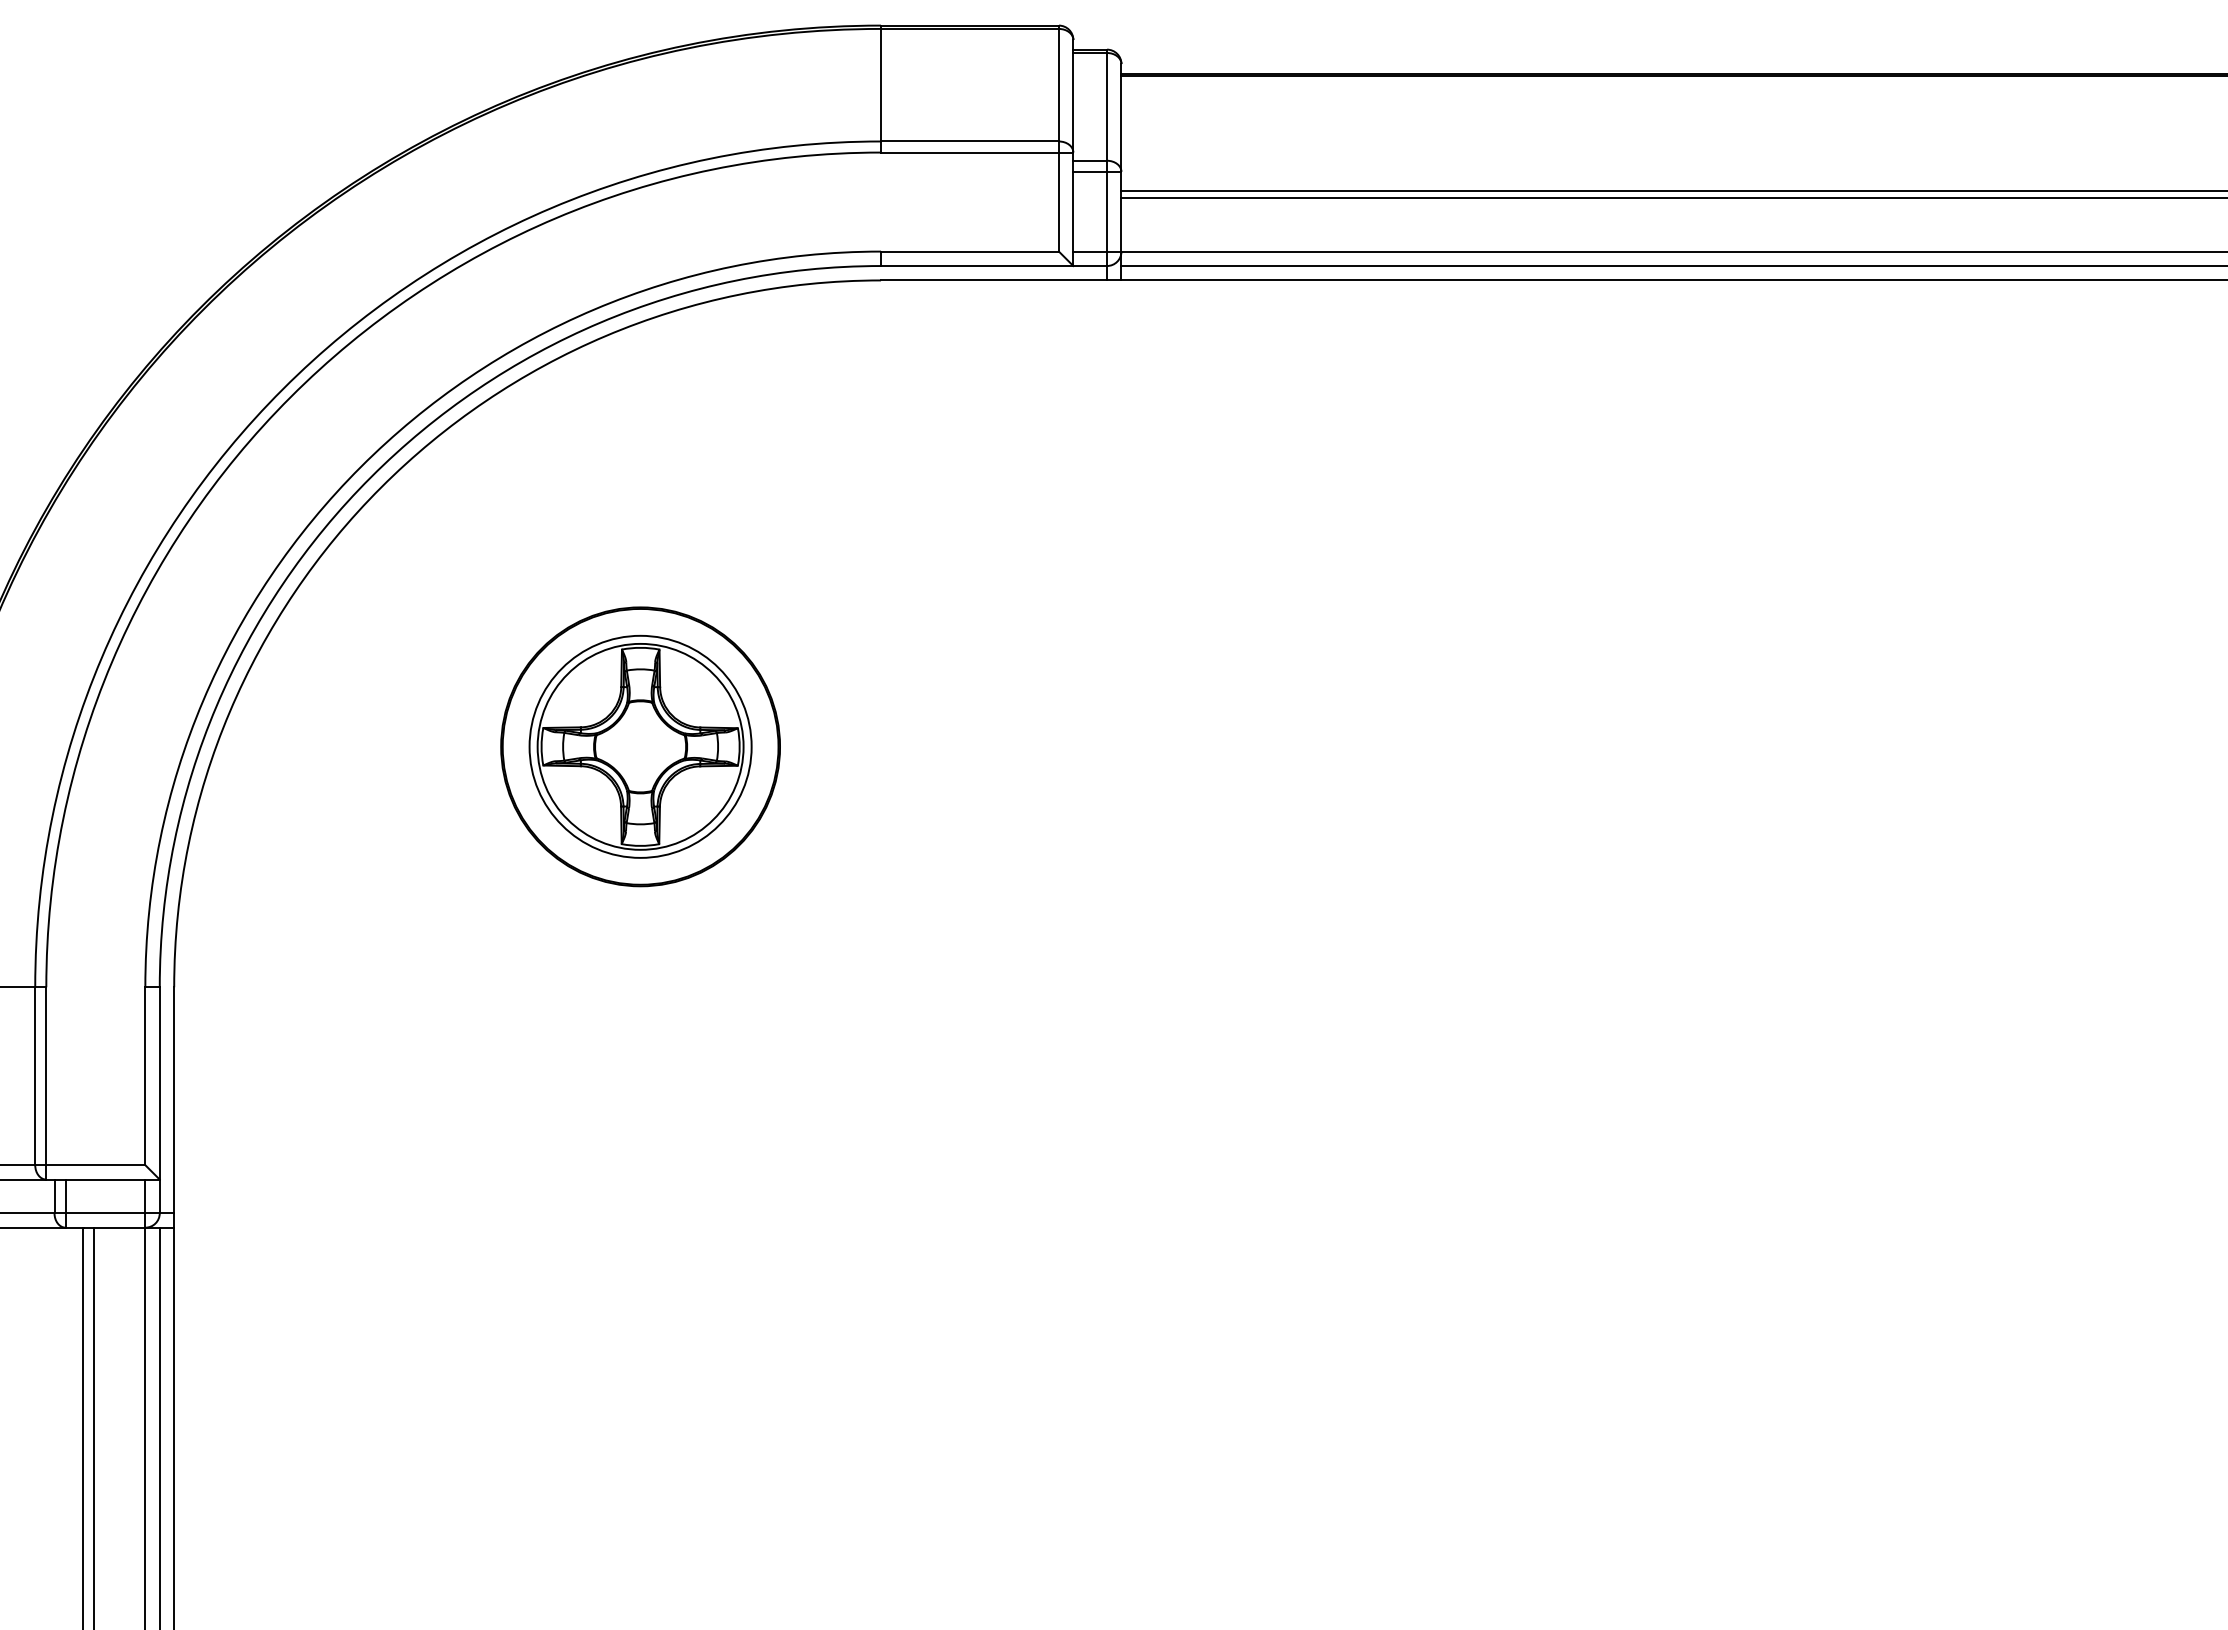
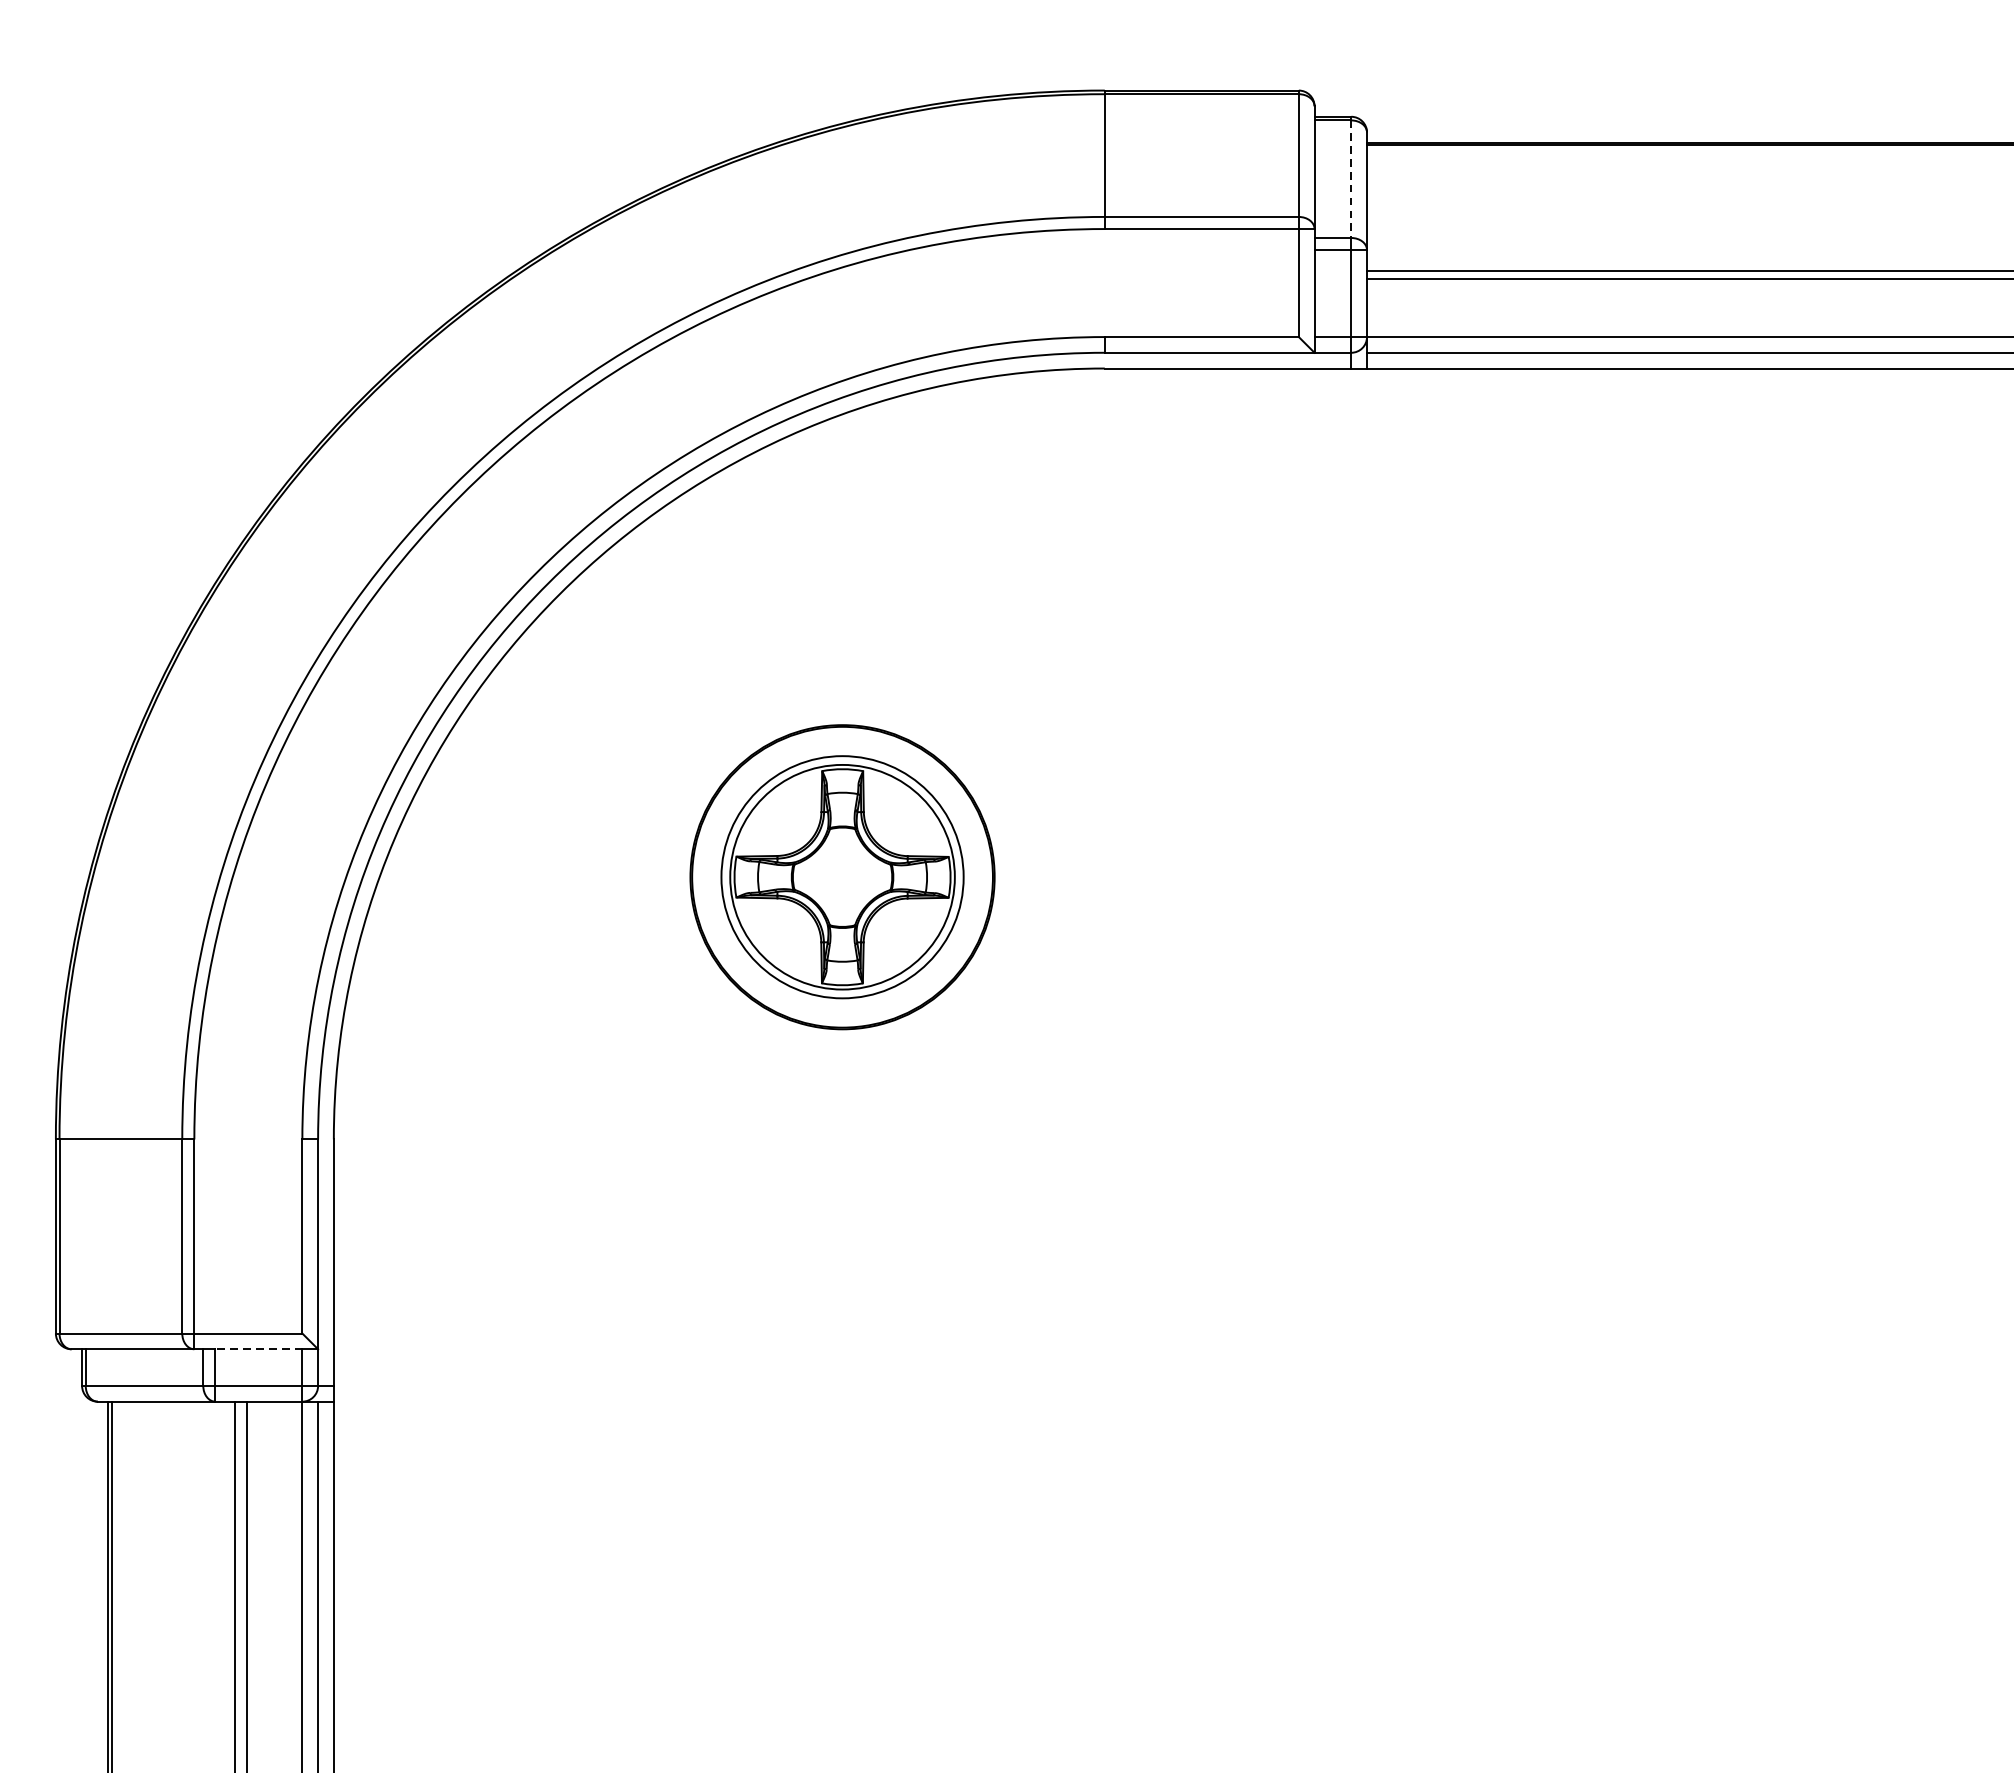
line: (1107, 106) -> (1351, 178), solid -> dashed
line: (105, 1179) -> (258, 1349), solid -> dashed

